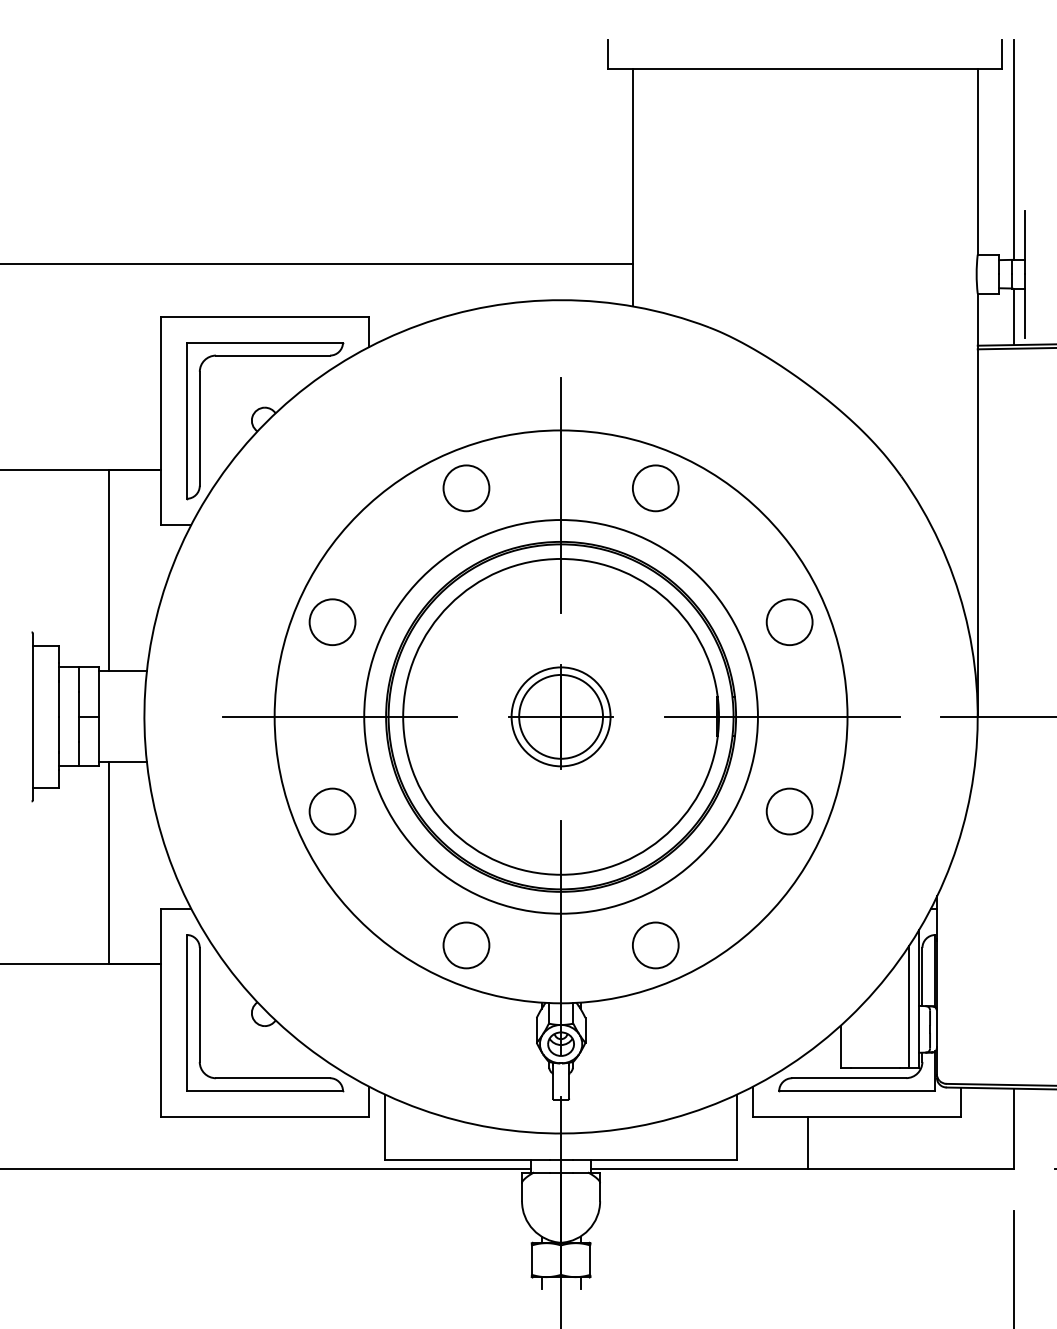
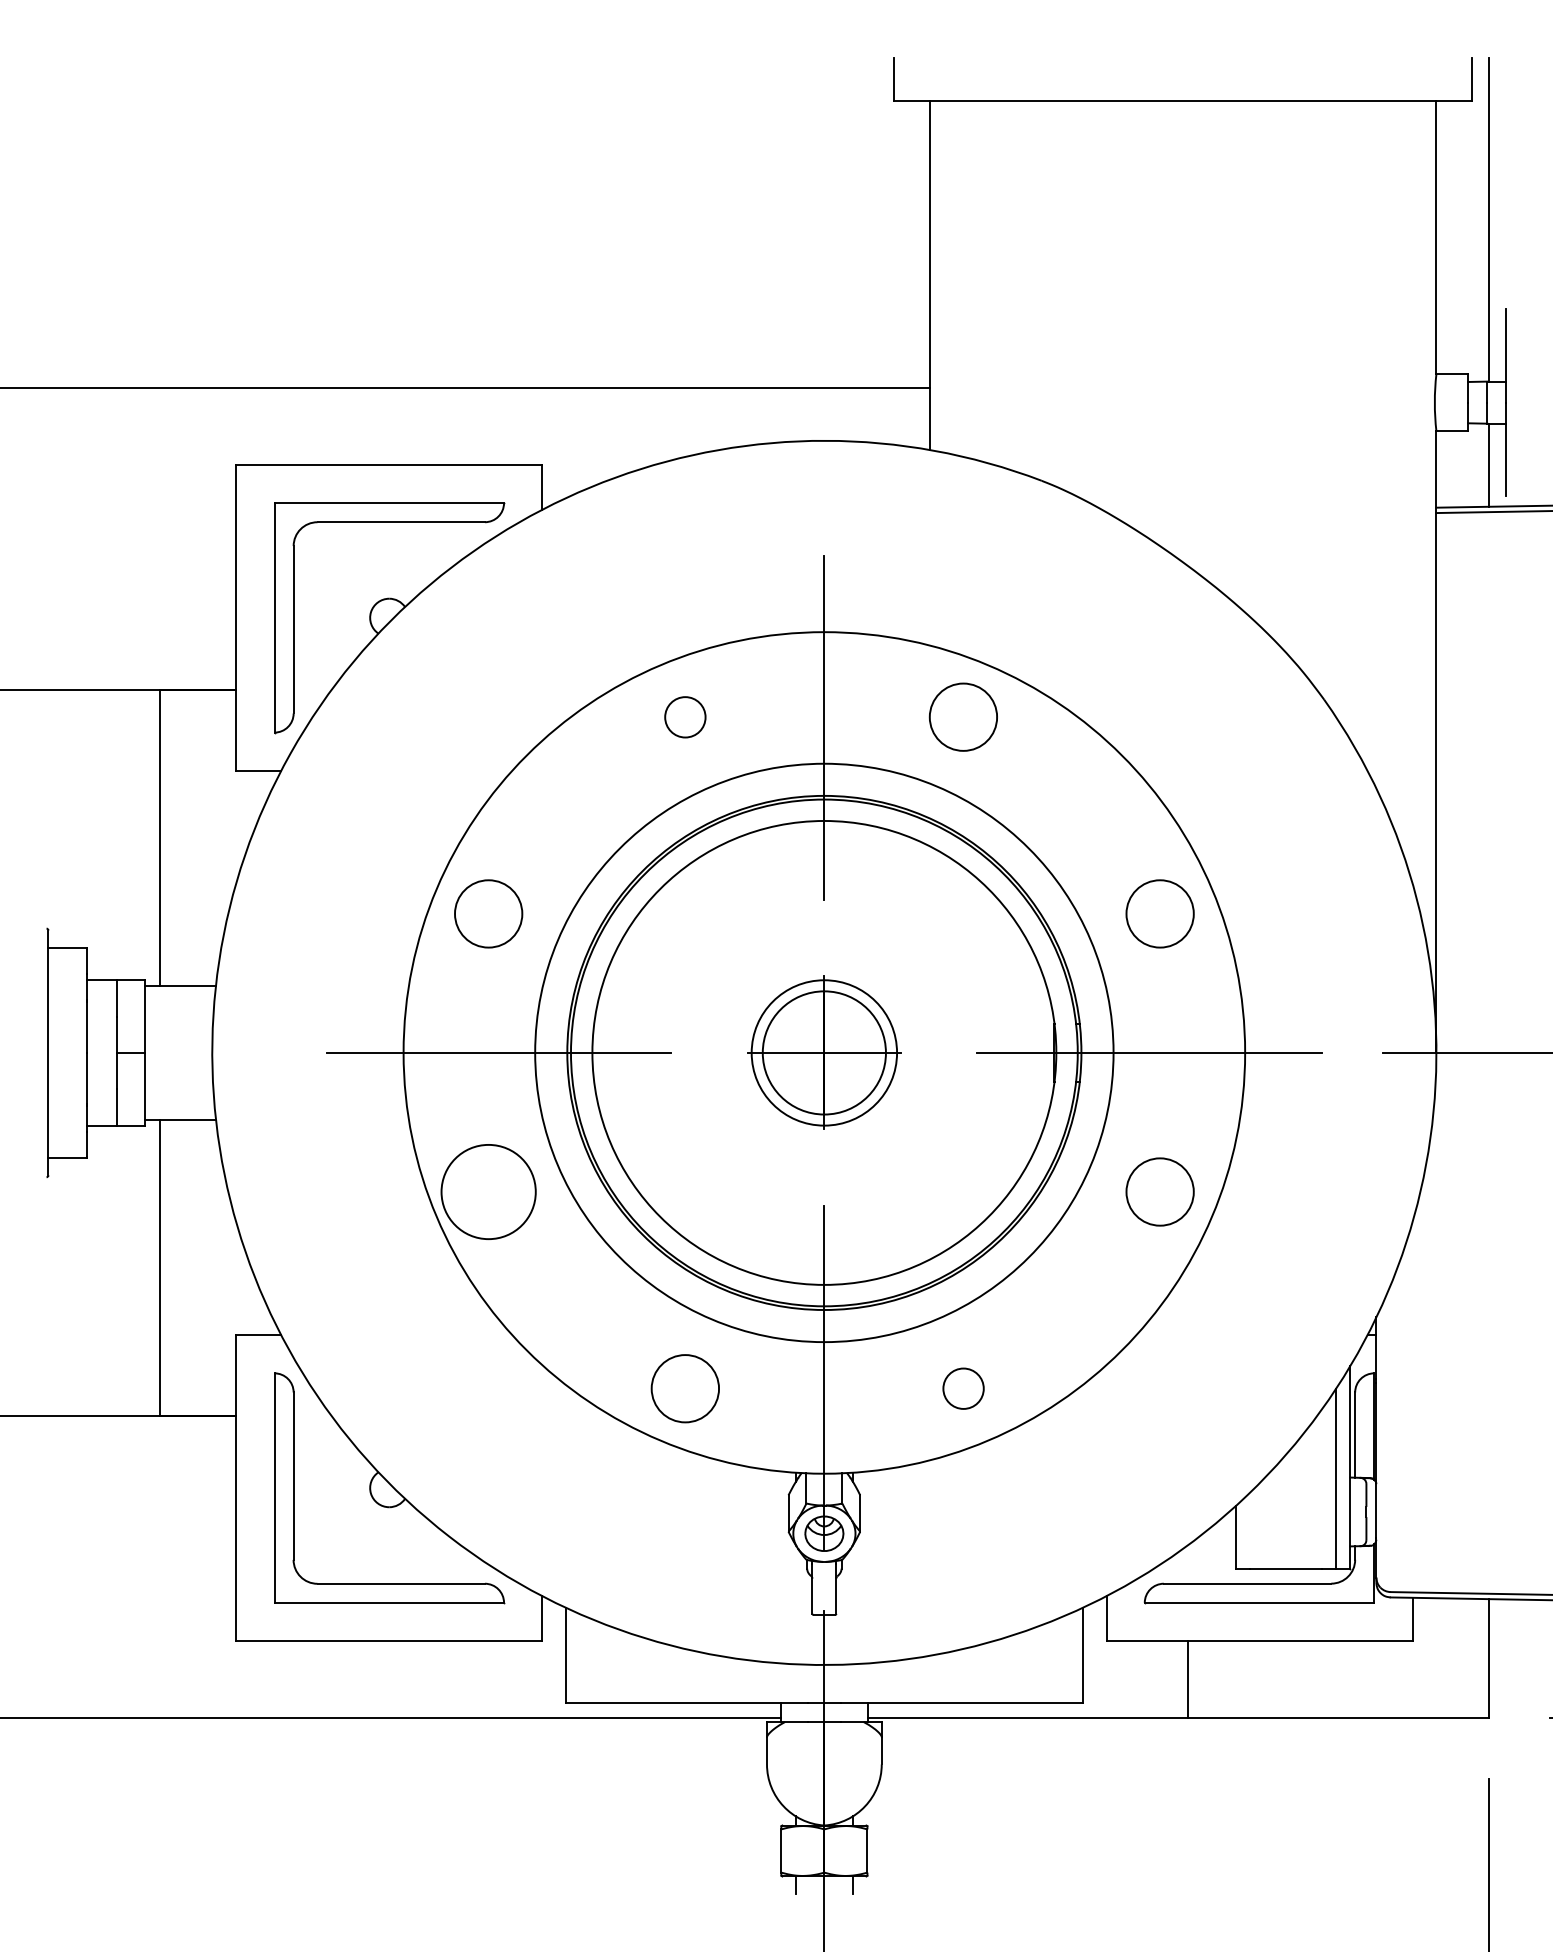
circle: (466, 488) -> (685, 717), size x0.6
circle: (332, 811) -> (488, 1191), size x1.4
circle: (655, 945) -> (963, 1388), size x0.6

